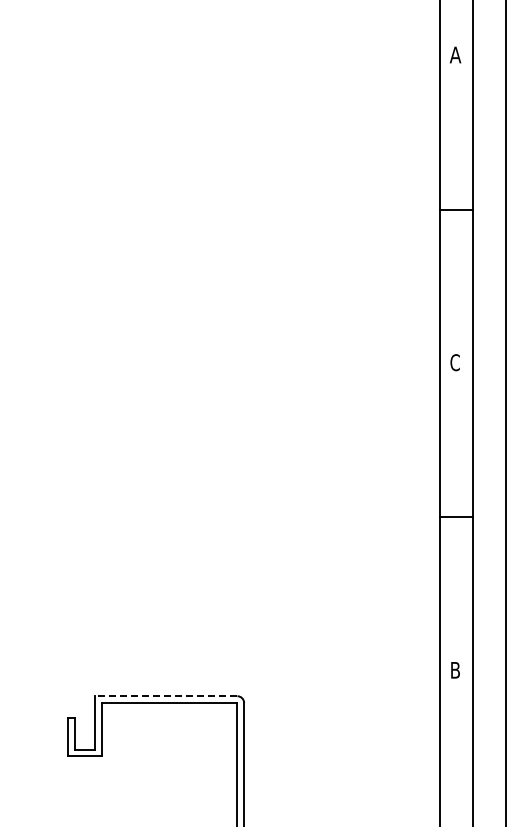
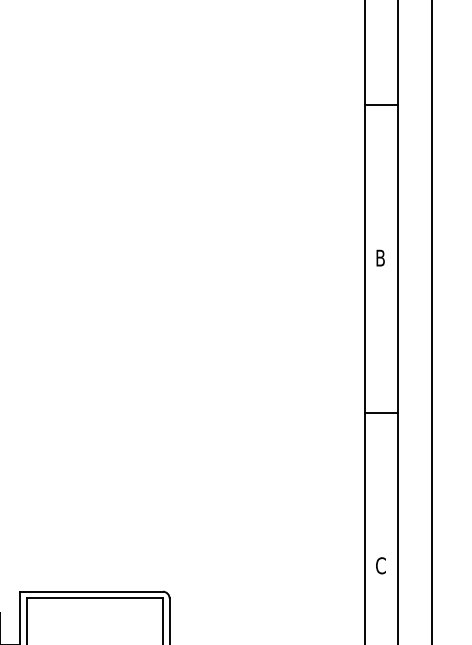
text: (454, 362) -> (379, 257), C -> B
text: (455, 669) -> (380, 564), B -> C
line: (165, 696) -> (90, 591), dashed -> solid

